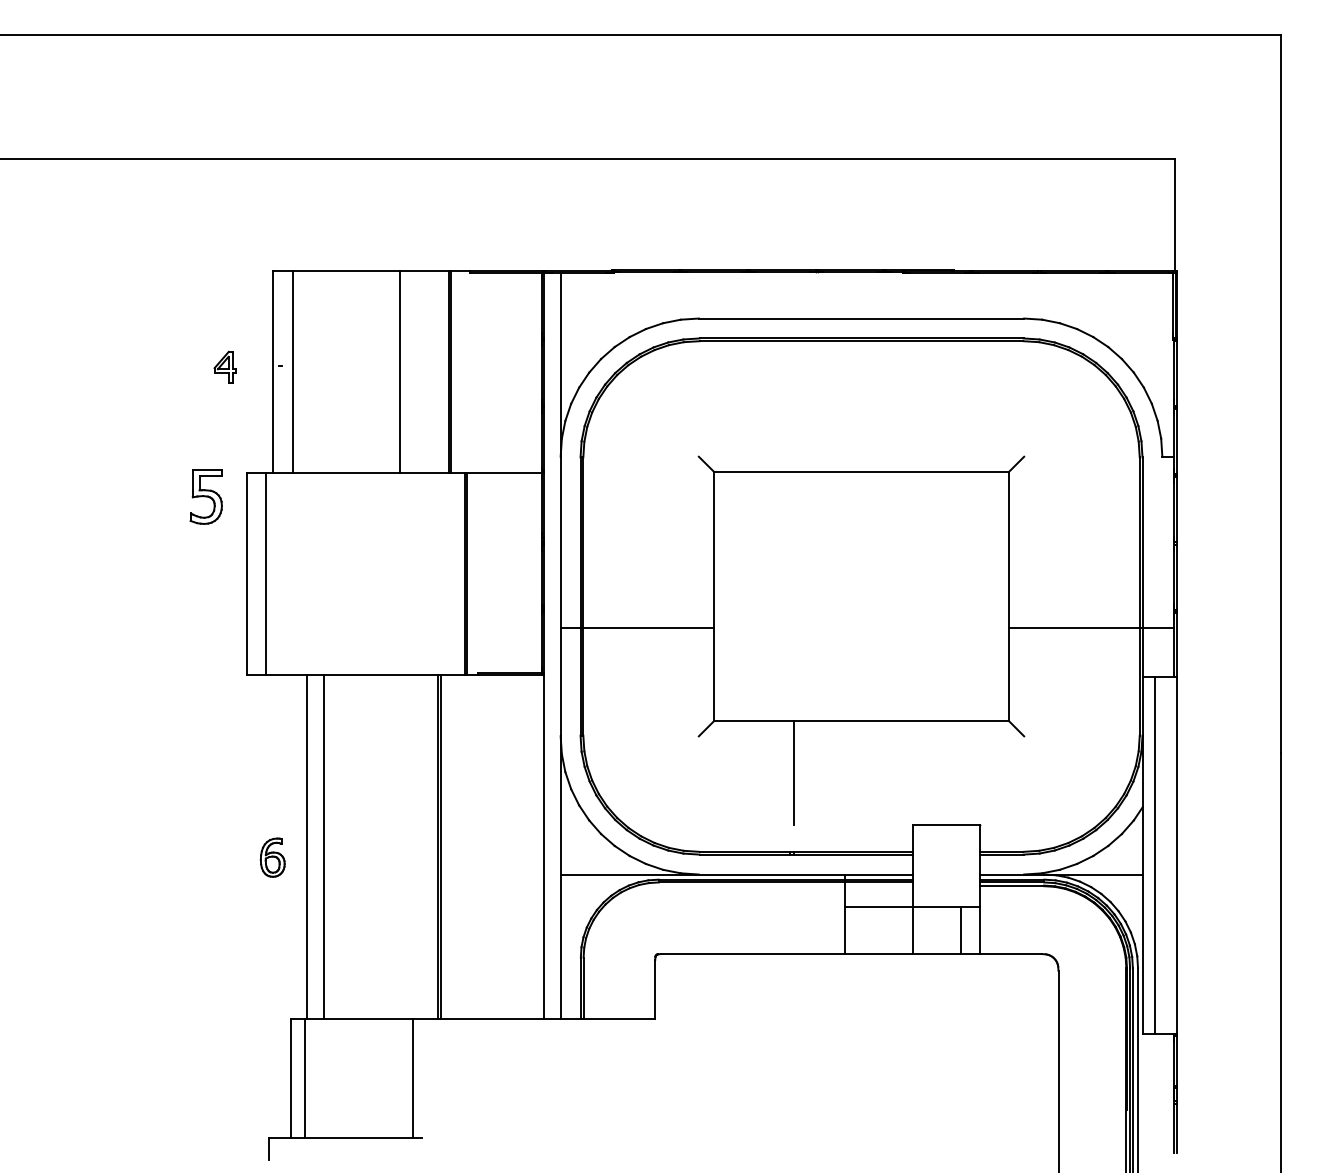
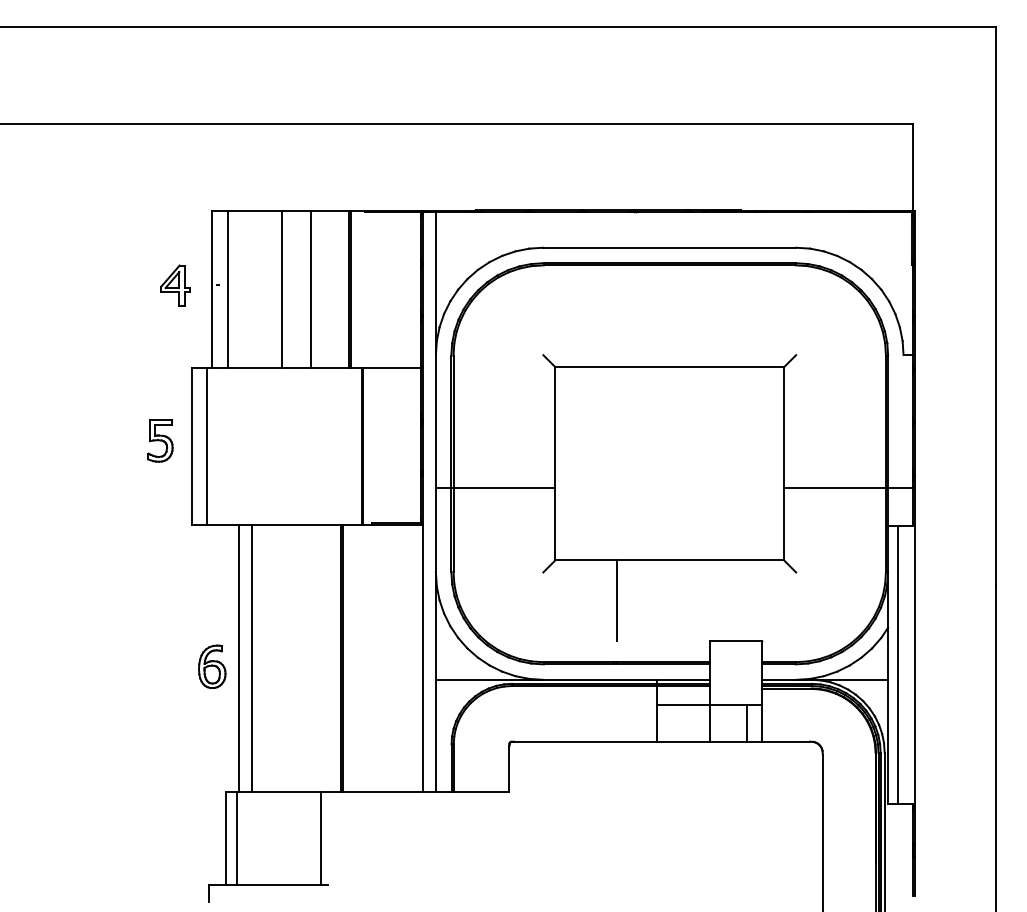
part: (225, 367) -> (175, 285), size x1.67
line: (362, 371) -> (281, 288), added
part: (205, 496) -> (159, 440), moved
part: (272, 857) -> (211, 666), size x1.43

